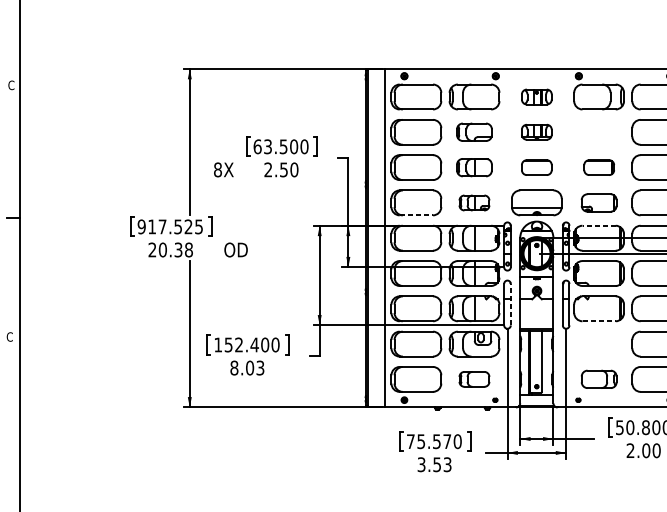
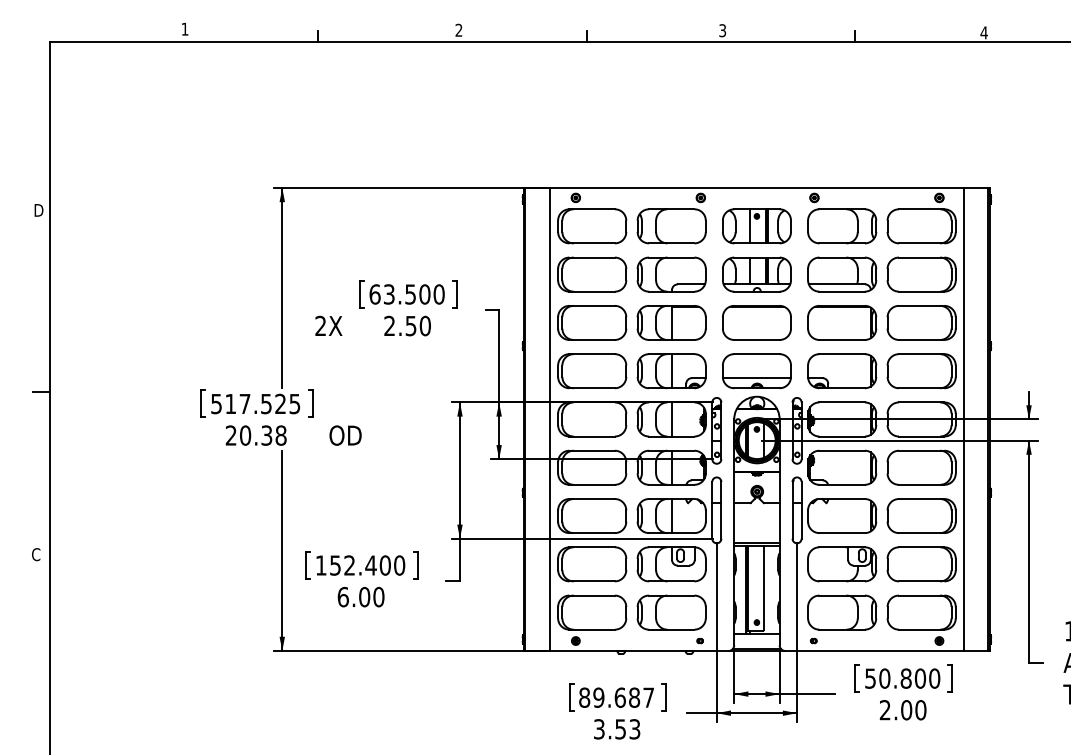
text: (11, 84) -> (38, 209), C -> D
part: (536, 97) -> (756, 226), size x1.67
part: (474, 132) -> (671, 274), size x1.43
part: (536, 132) -> (756, 274), size x1.67
part: (599, 132) -> (842, 274), added
part: (474, 167) -> (671, 322), size x1.43
part: (536, 167) -> (756, 322), size x1.67
part: (599, 167) -> (842, 322), size x1.67
text: (217, 169) -> (320, 325), 8X -> 2X
part: (474, 203) -> (671, 371), size x1.67
part: (599, 203) -> (842, 371), size x1.43
line: (416, 215) -> (592, 388), dashed -> solid
line: (599, 225) -> (842, 402), dashed -> solid
text: (141, 226) -> (216, 403), 917.525 -> 517.525
line: (510, 304) -> (721, 509), dashed -> solid
line: (599, 321) -> (842, 533), dashed -> solid
part: (599, 344) -> (842, 564), added
text: (246, 367) -> (360, 596), 8.03 -> 6.00
part: (474, 379) -> (671, 612), size x1.67
part: (599, 379) -> (842, 612), size x1.43
text: (434, 441) -> (616, 697), 75.570 -> 89.687

